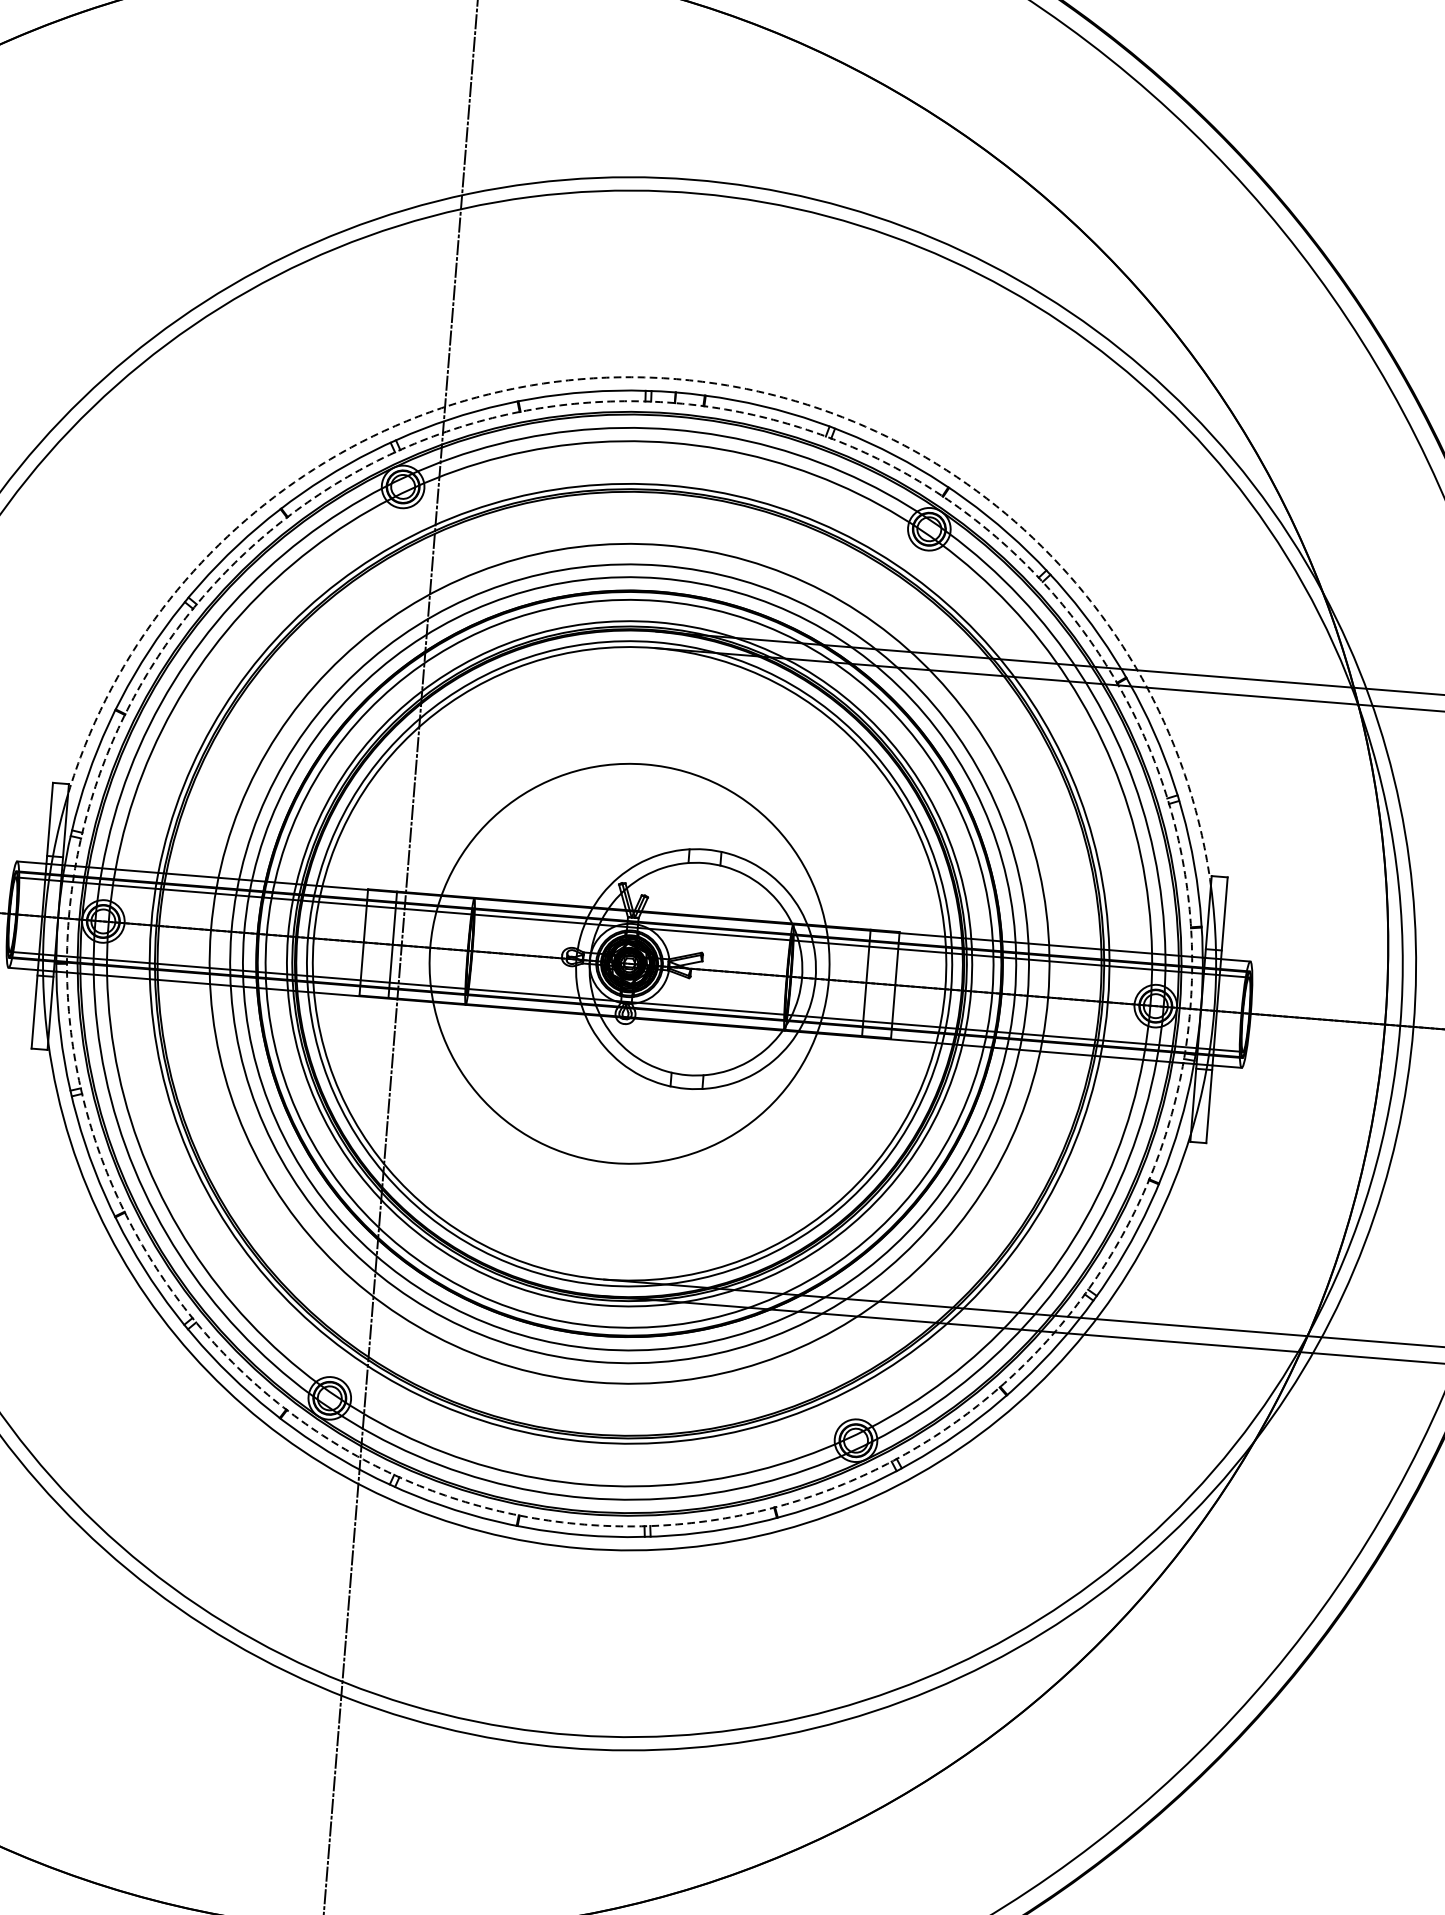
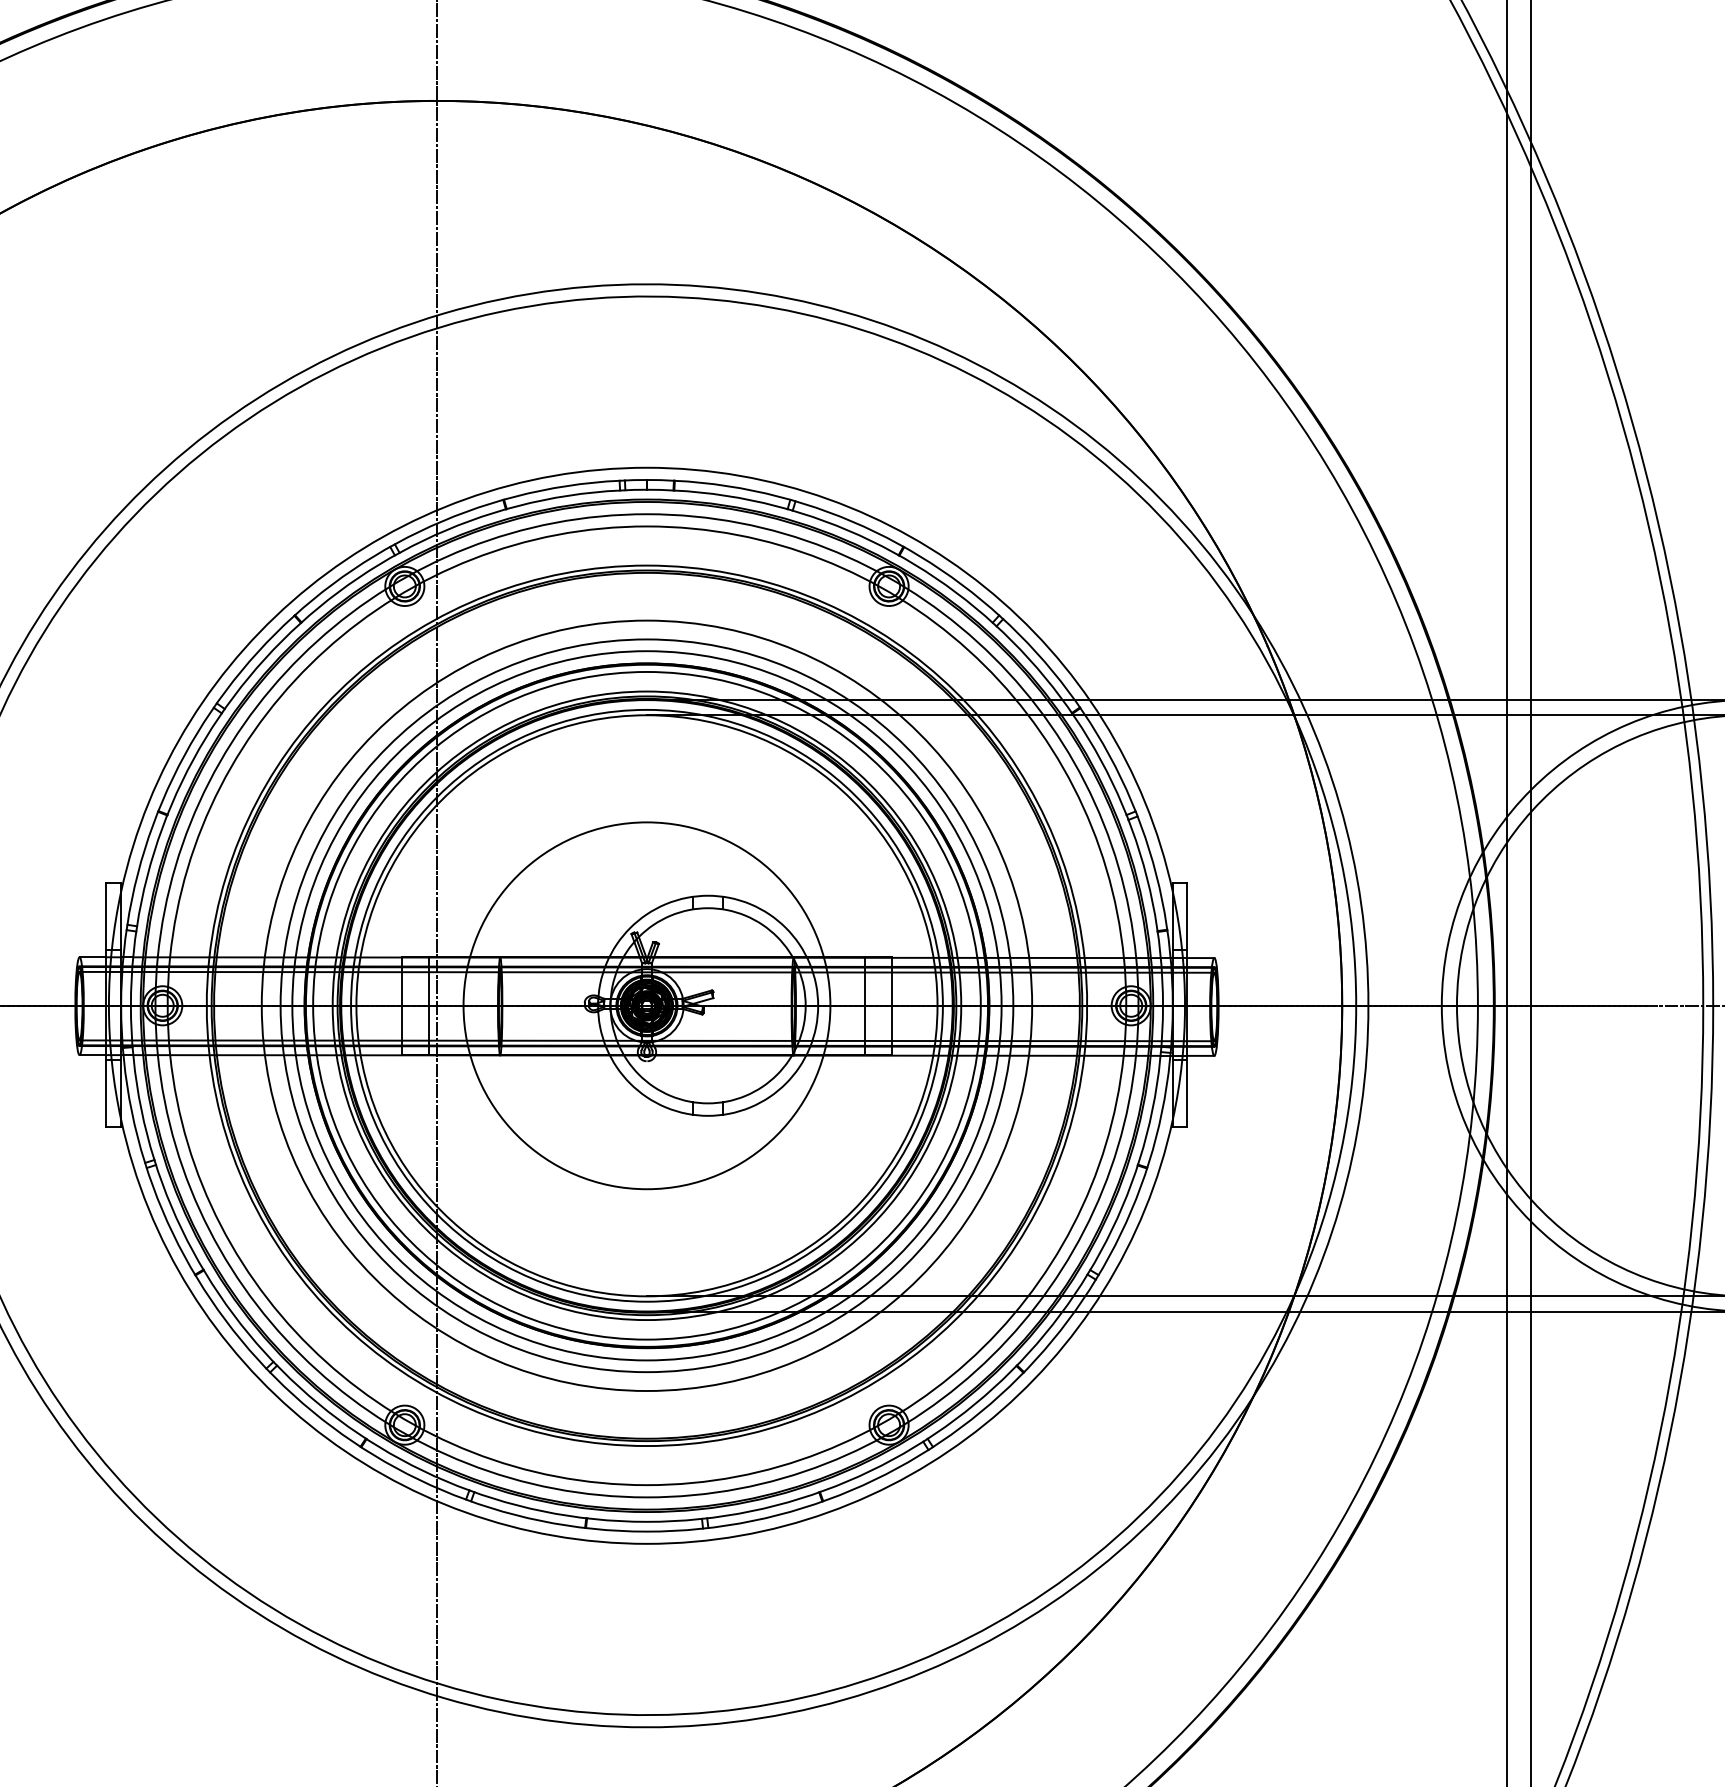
arc: (676, 378) -> (646, 467), dashed -> solid
arc: (583, 1524) -> (646, 1521), dashed -> solid

